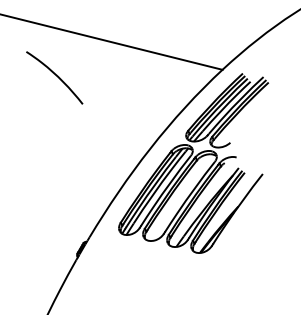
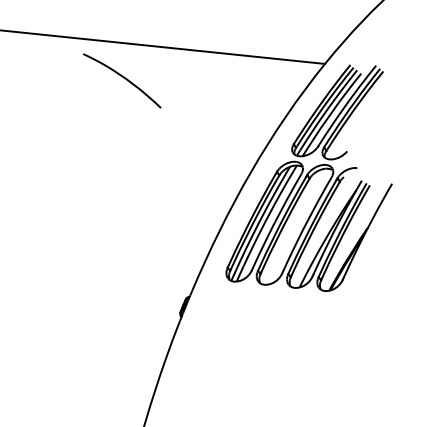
curve: (56, 76) -> (123, 78), moved

